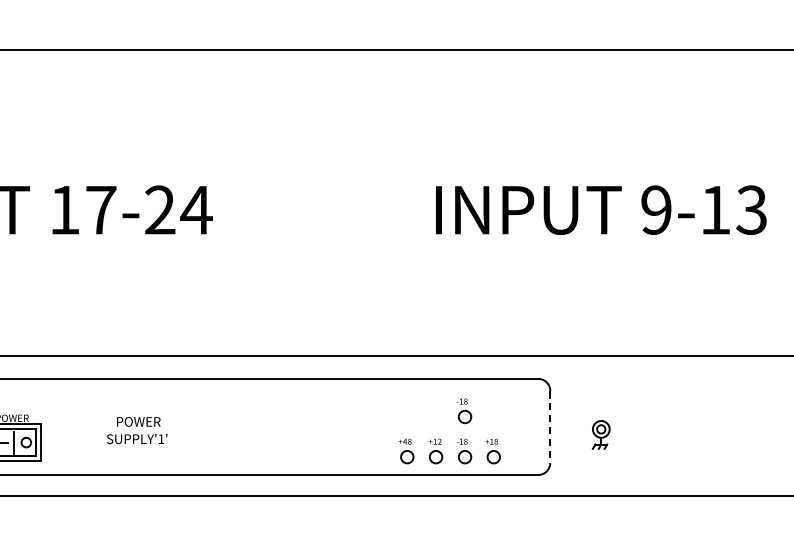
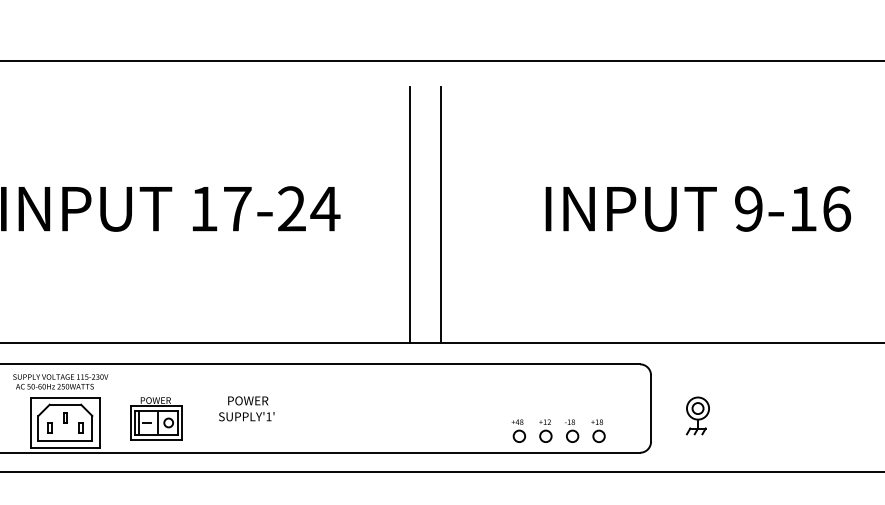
text: (751, 209) -> (836, 208), 9-13 -> 9-16
line: (288, 217) -> (410, 215), added
line: (322, 217) -> (441, 215), added
part: (464, 410) -> (572, 393), removed
line: (550, 427) -> (651, 409), dashed -> solid
text: (136, 430) -> (246, 408), moved
part: (600, 434) -> (697, 415), size x1.43

